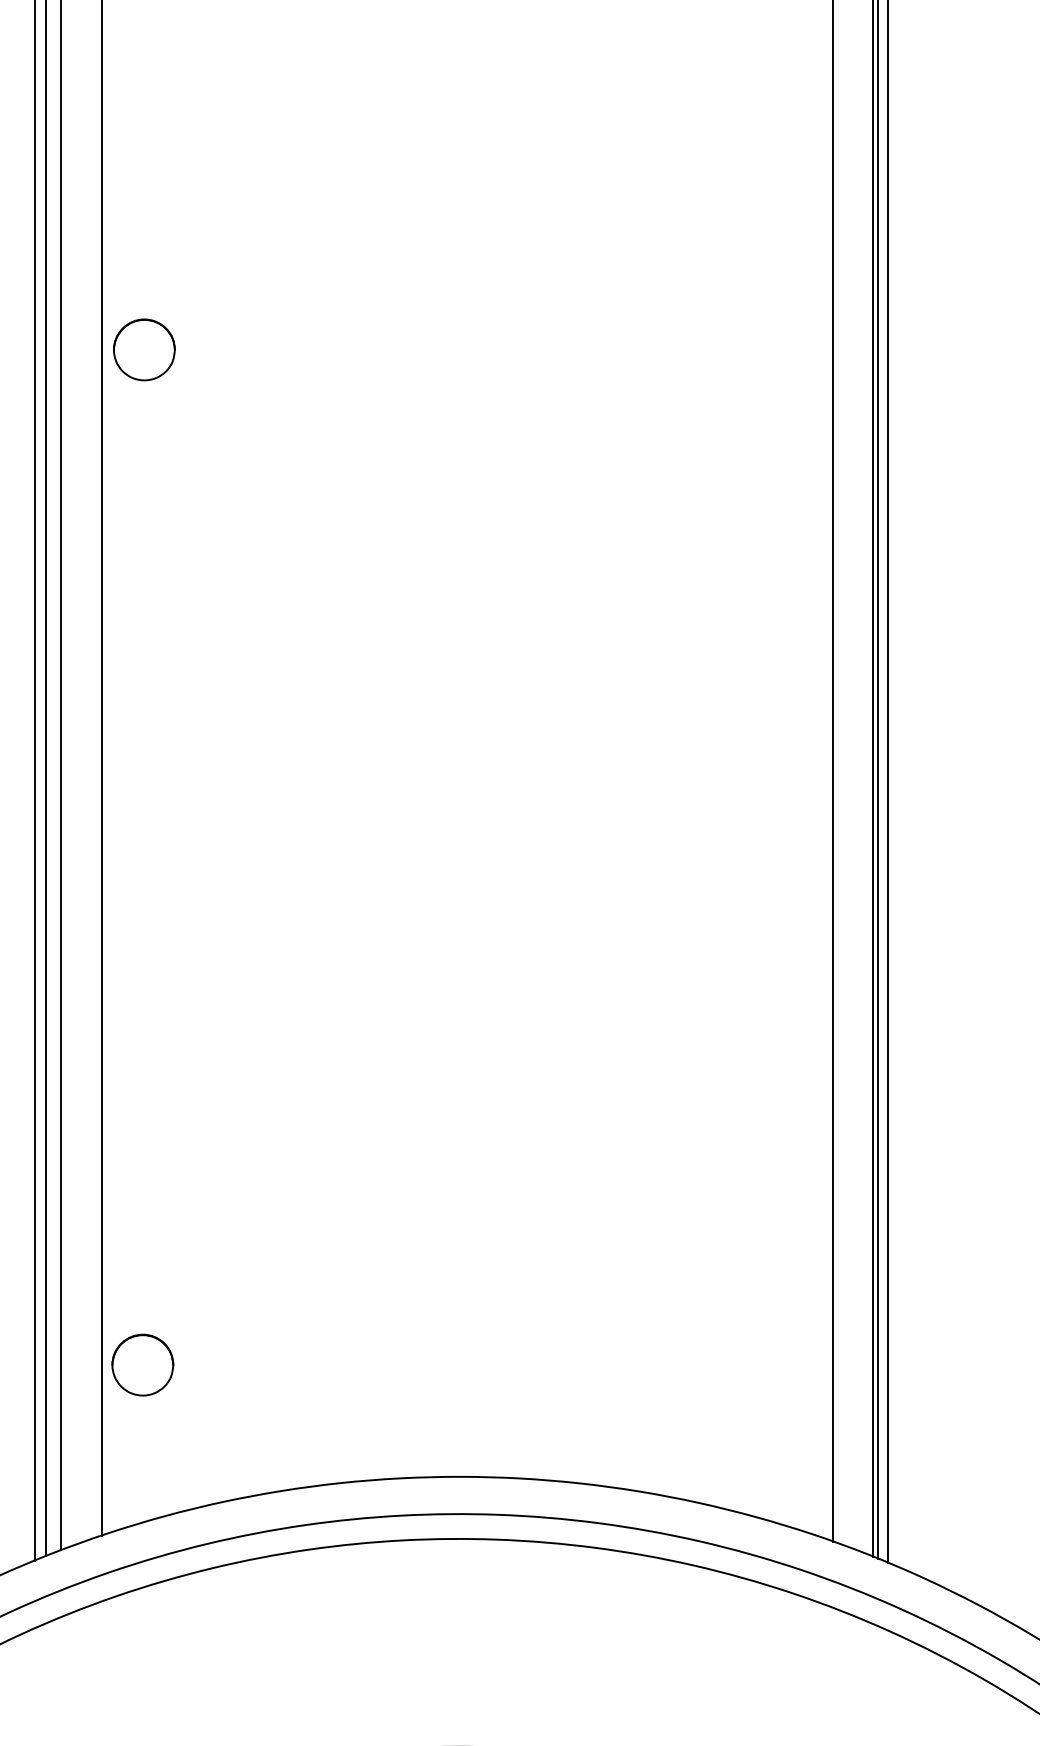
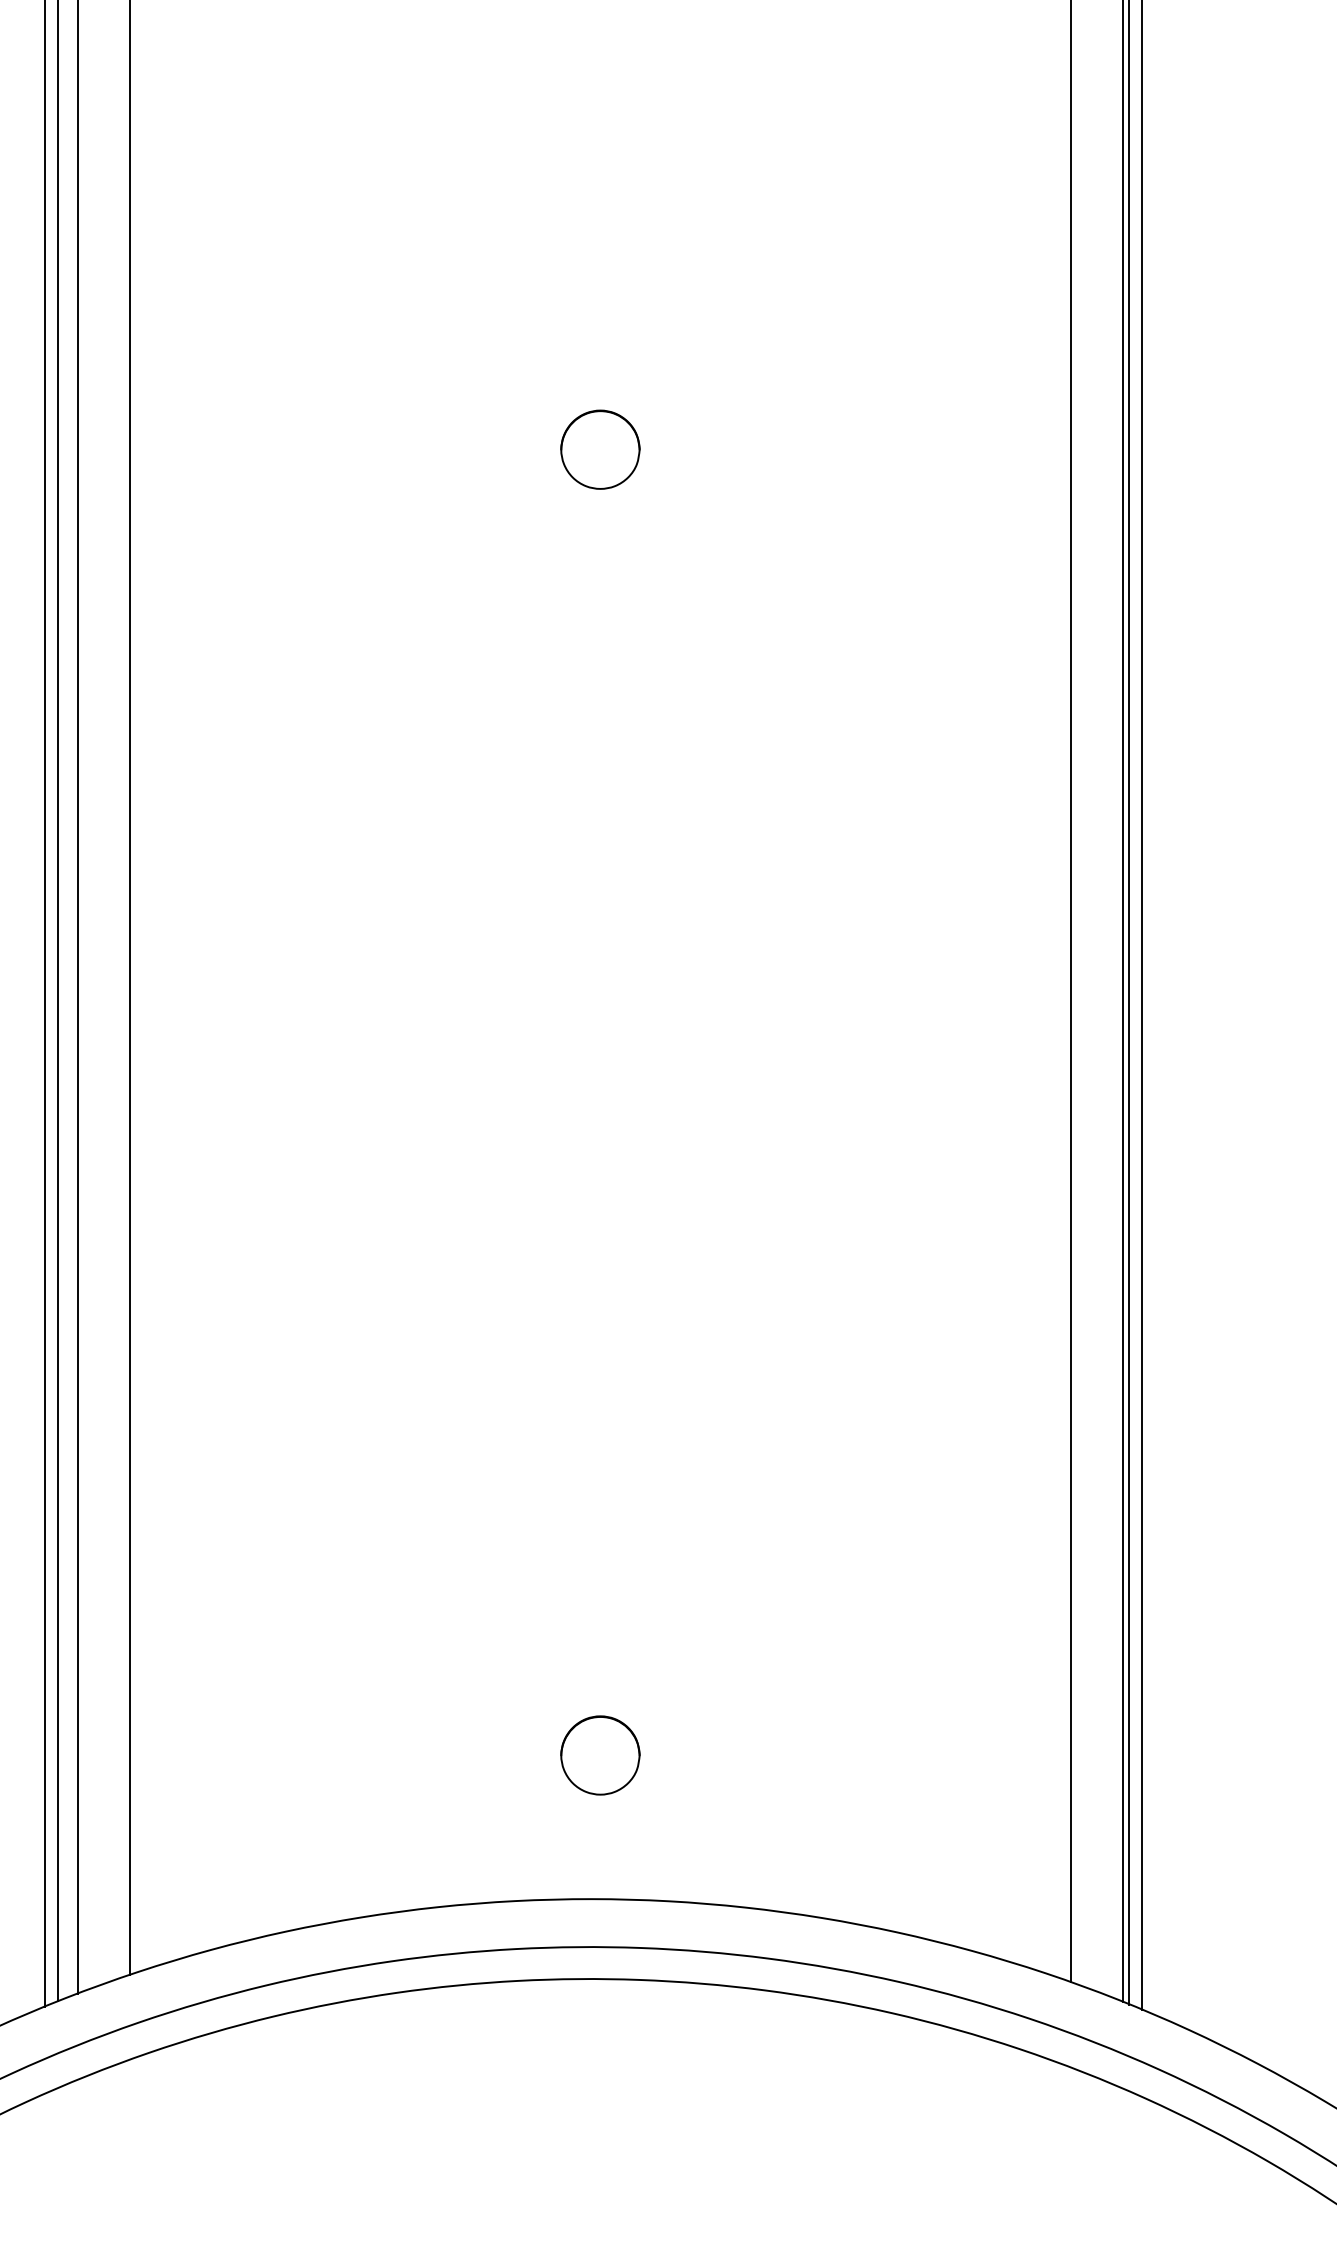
part: (144, 349) -> (600, 449), moved
part: (142, 1365) -> (600, 1755), moved

